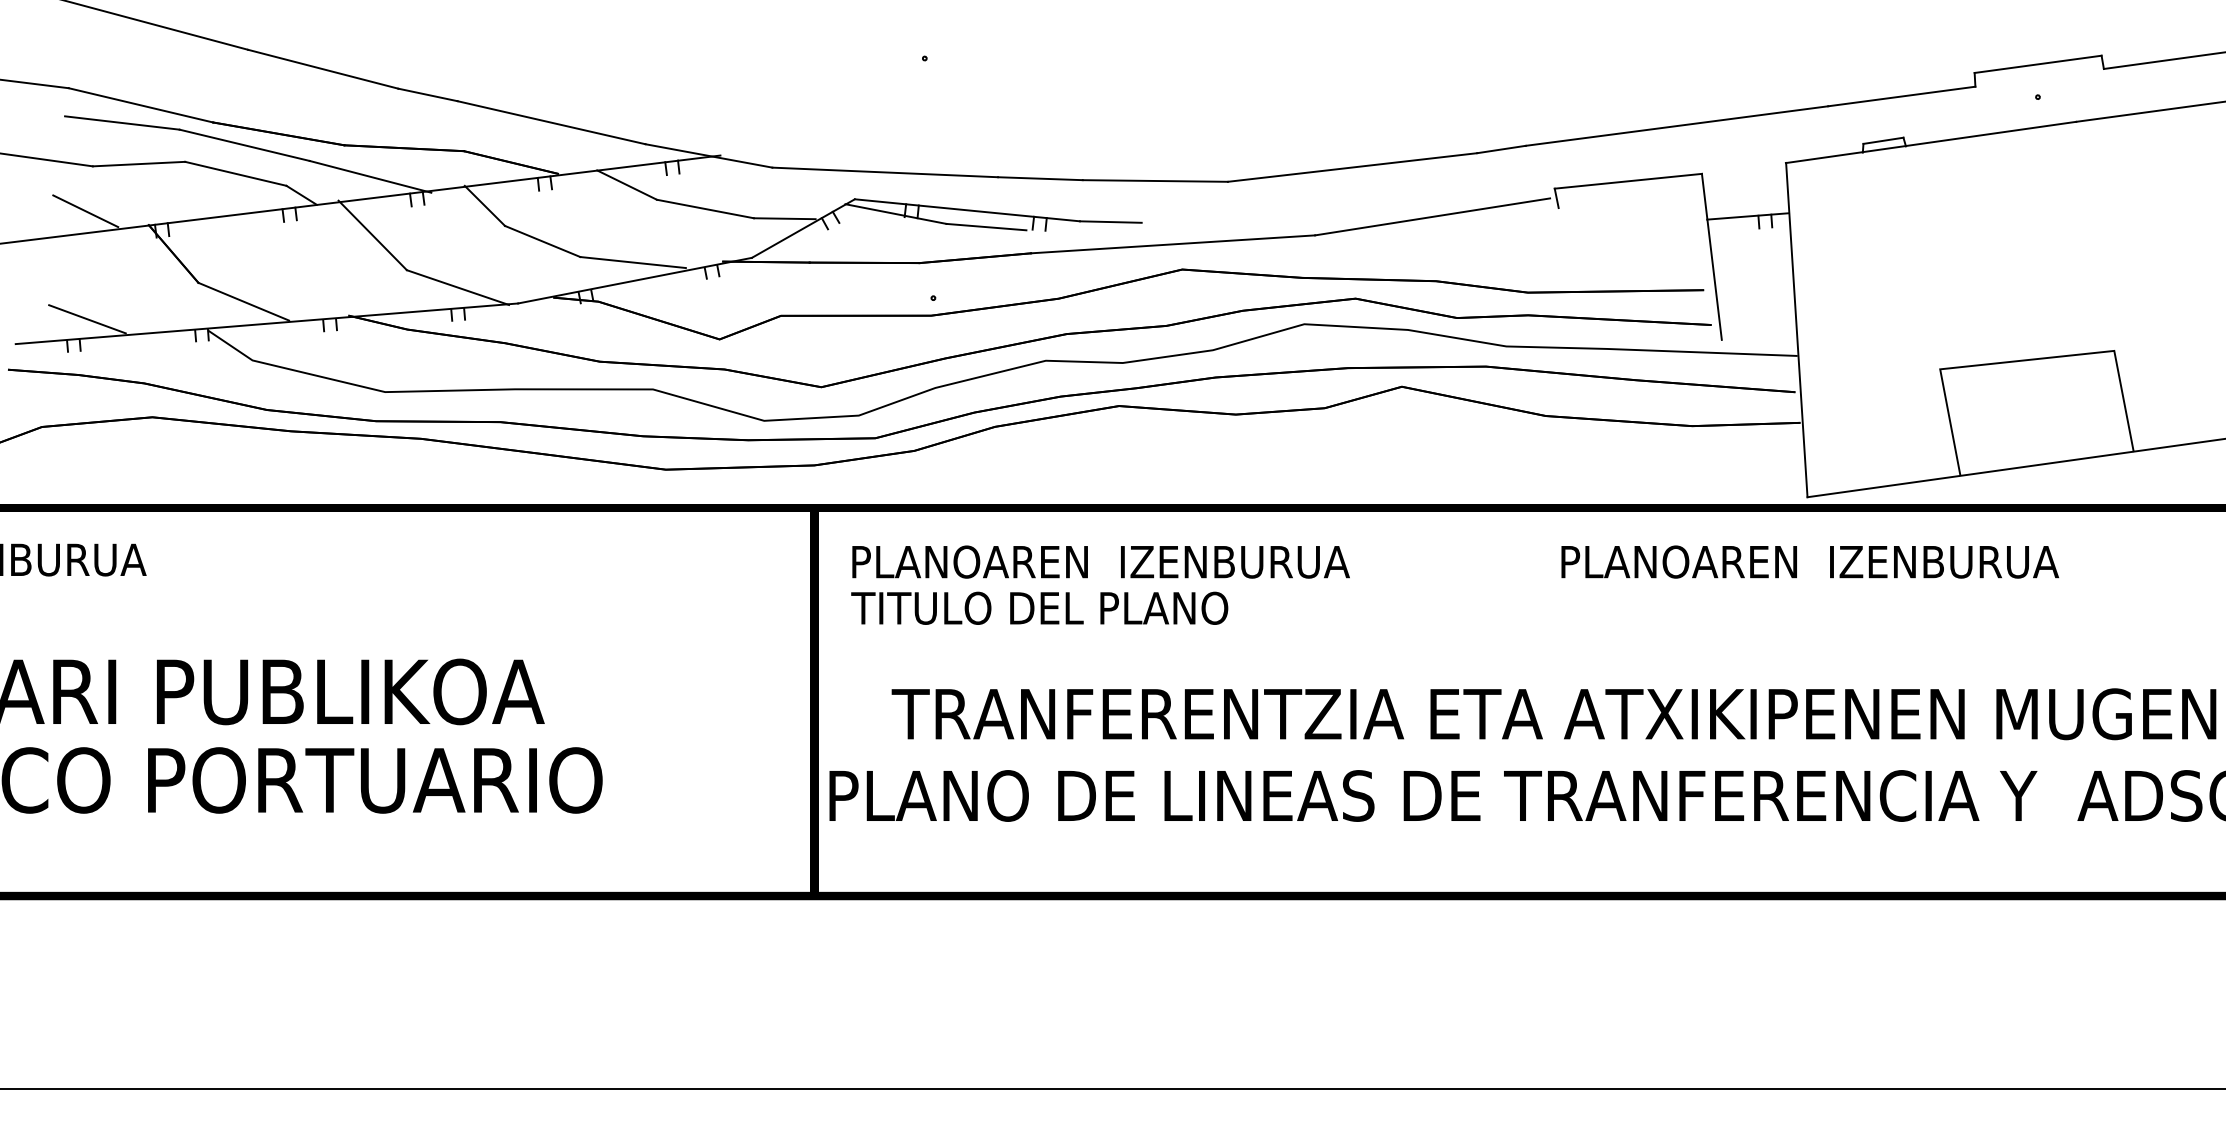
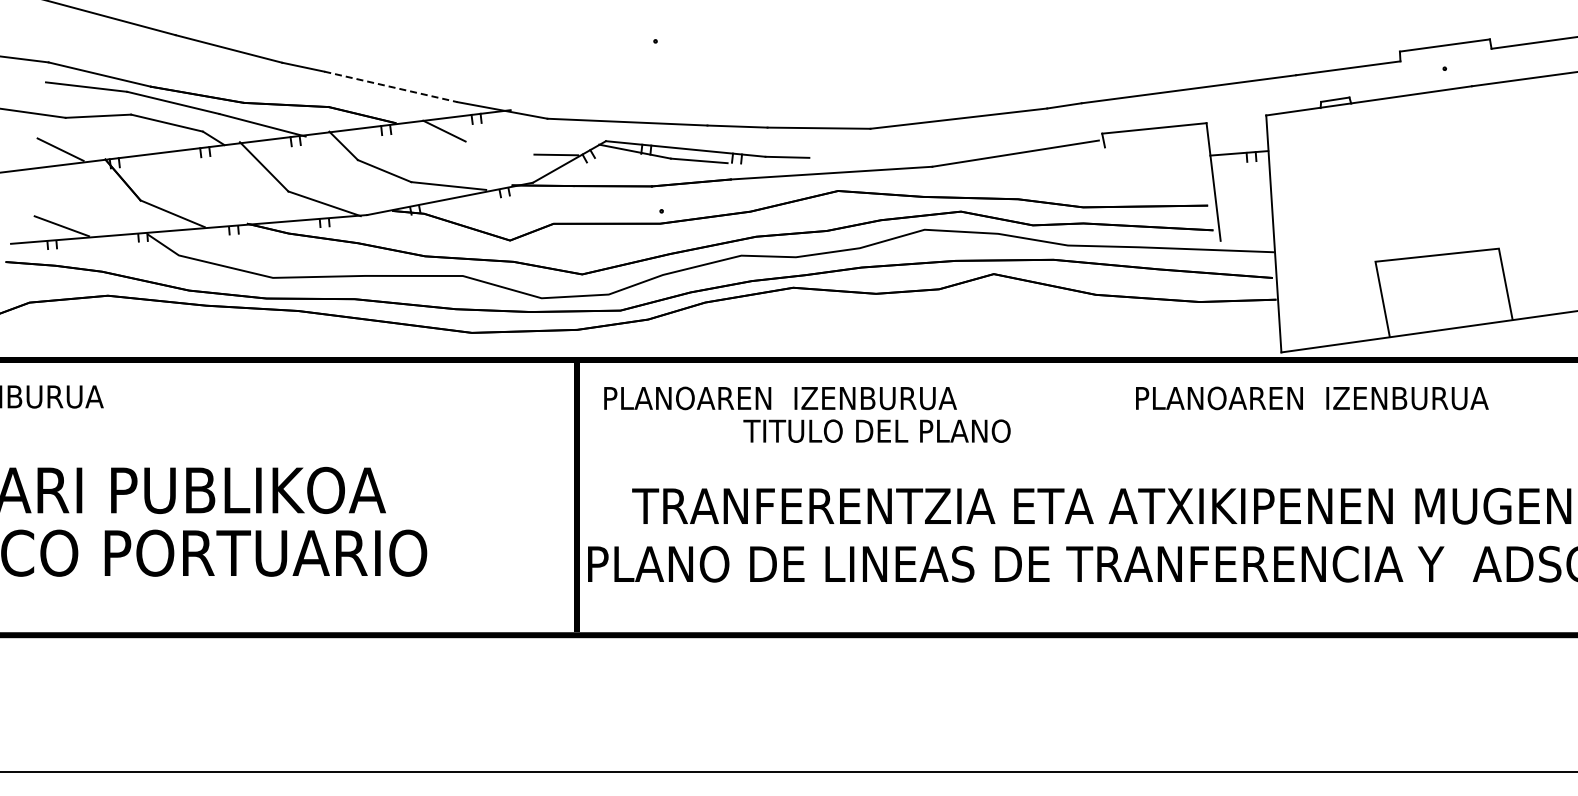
line: (552, 123) -> (391, 87), solid -> dashed
line: (704, 208) -> (499, 147), removed
text: (1810, 562) -> (1312, 398), moved
text: (1038, 607) -> (876, 430), moved

